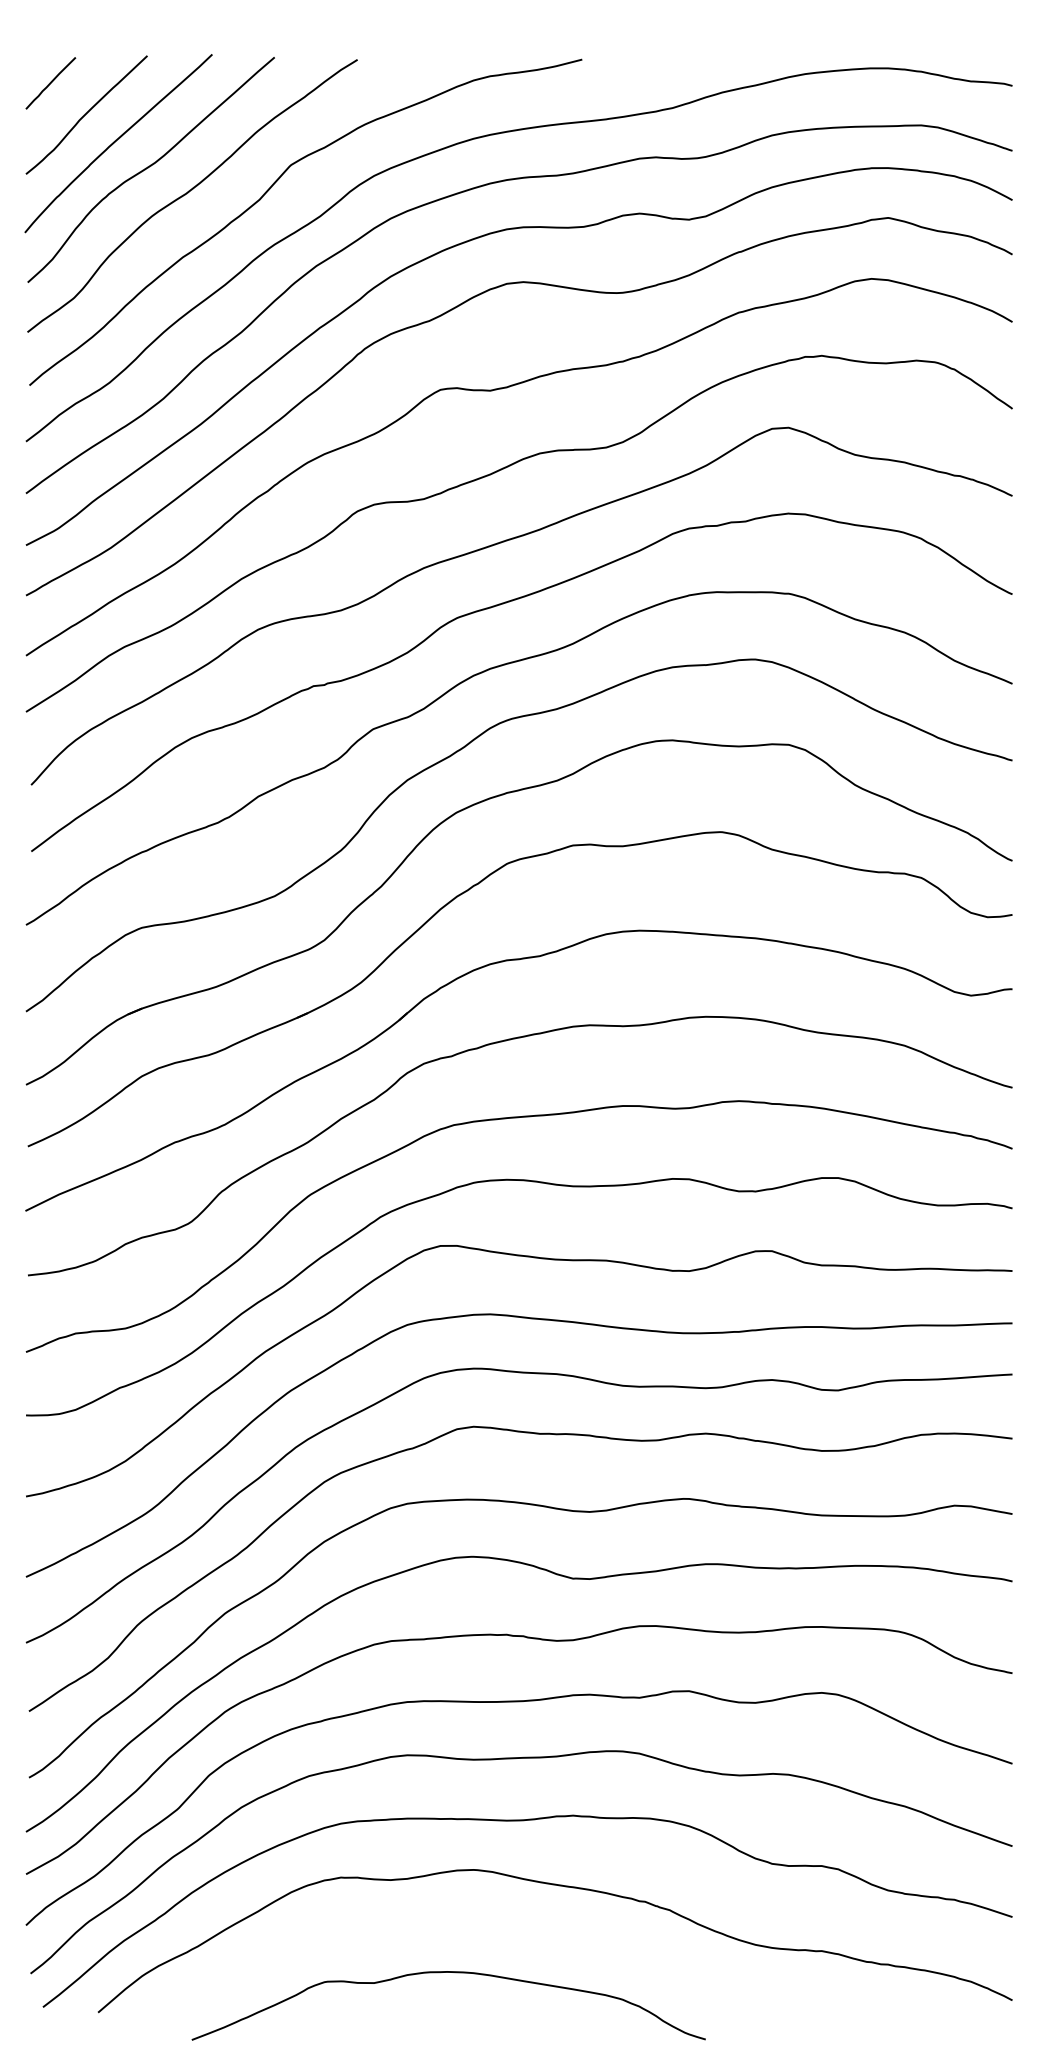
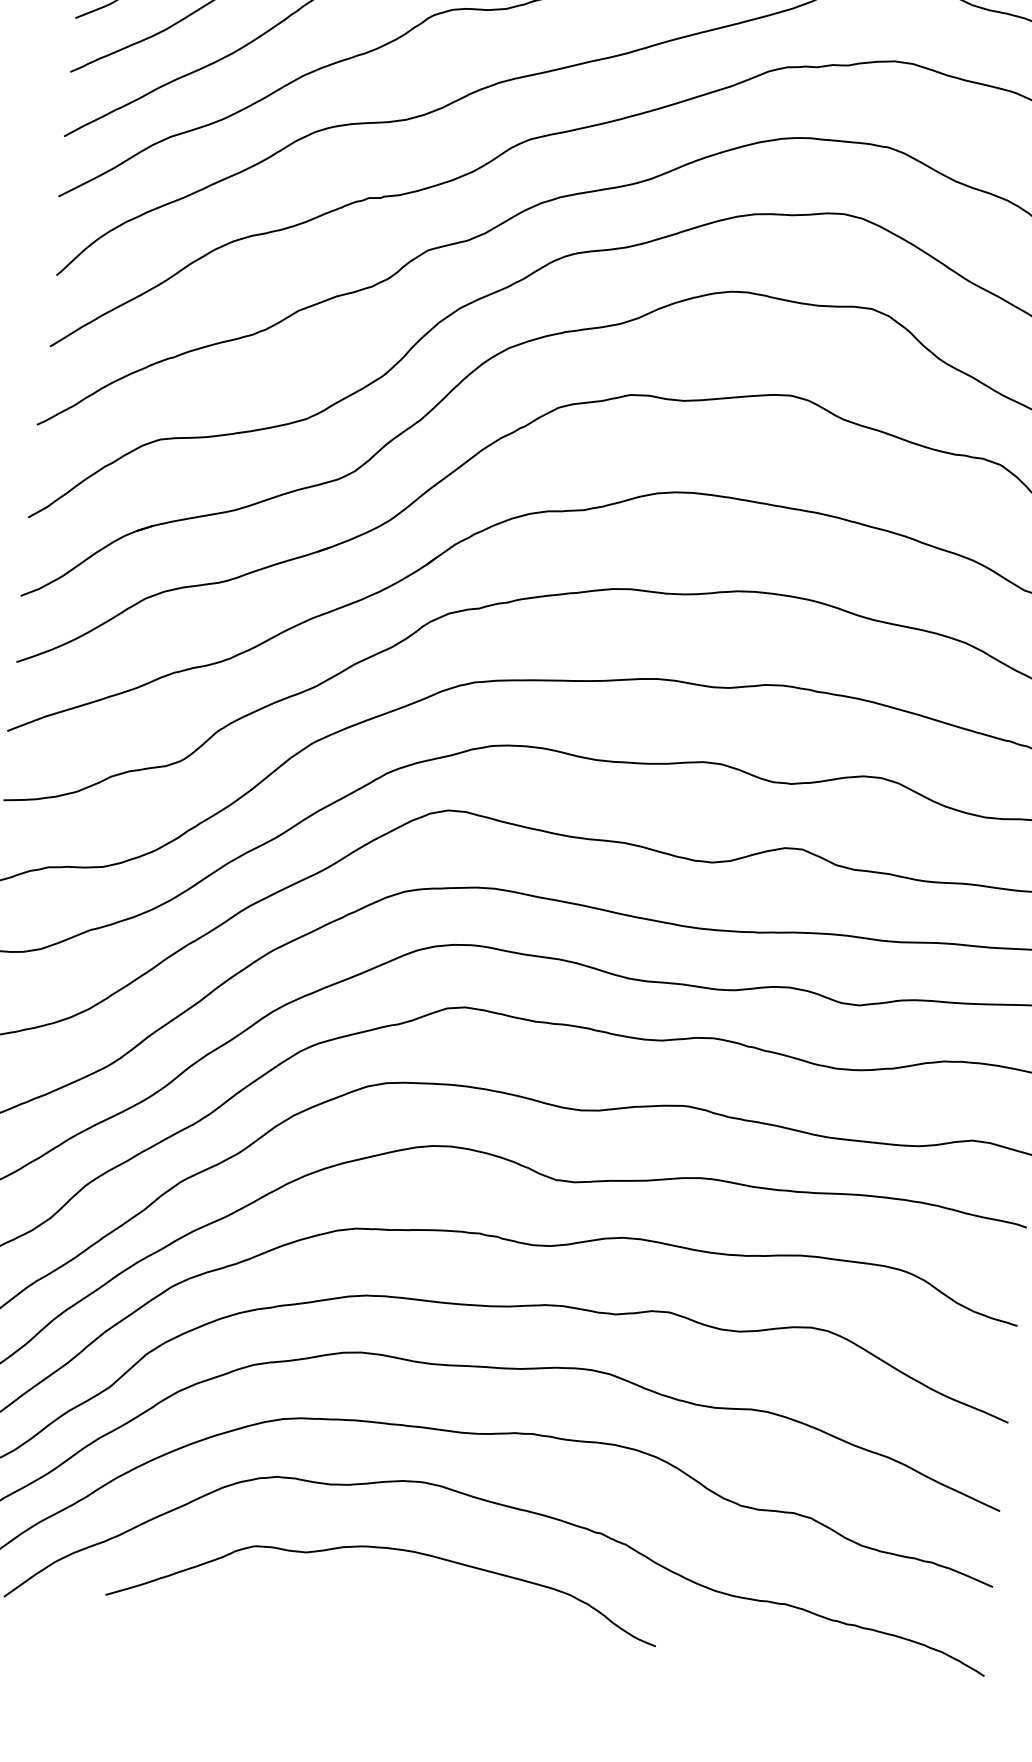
curve: (455, 1973) -> (394, 1550), moved

